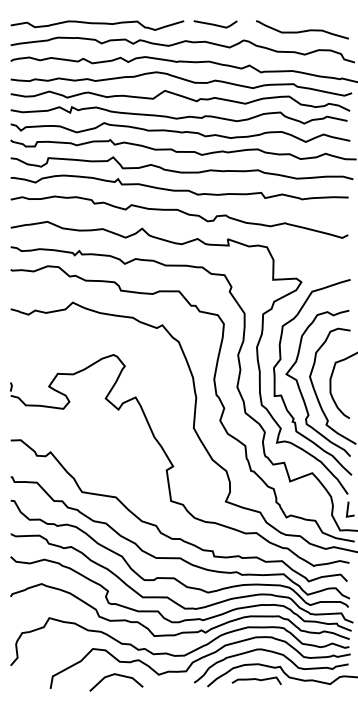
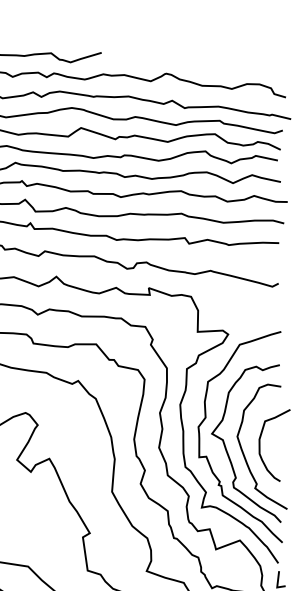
curve: (215, 24) -> (135, 56), removed
curve: (302, 30) -> (229, 62), removed

